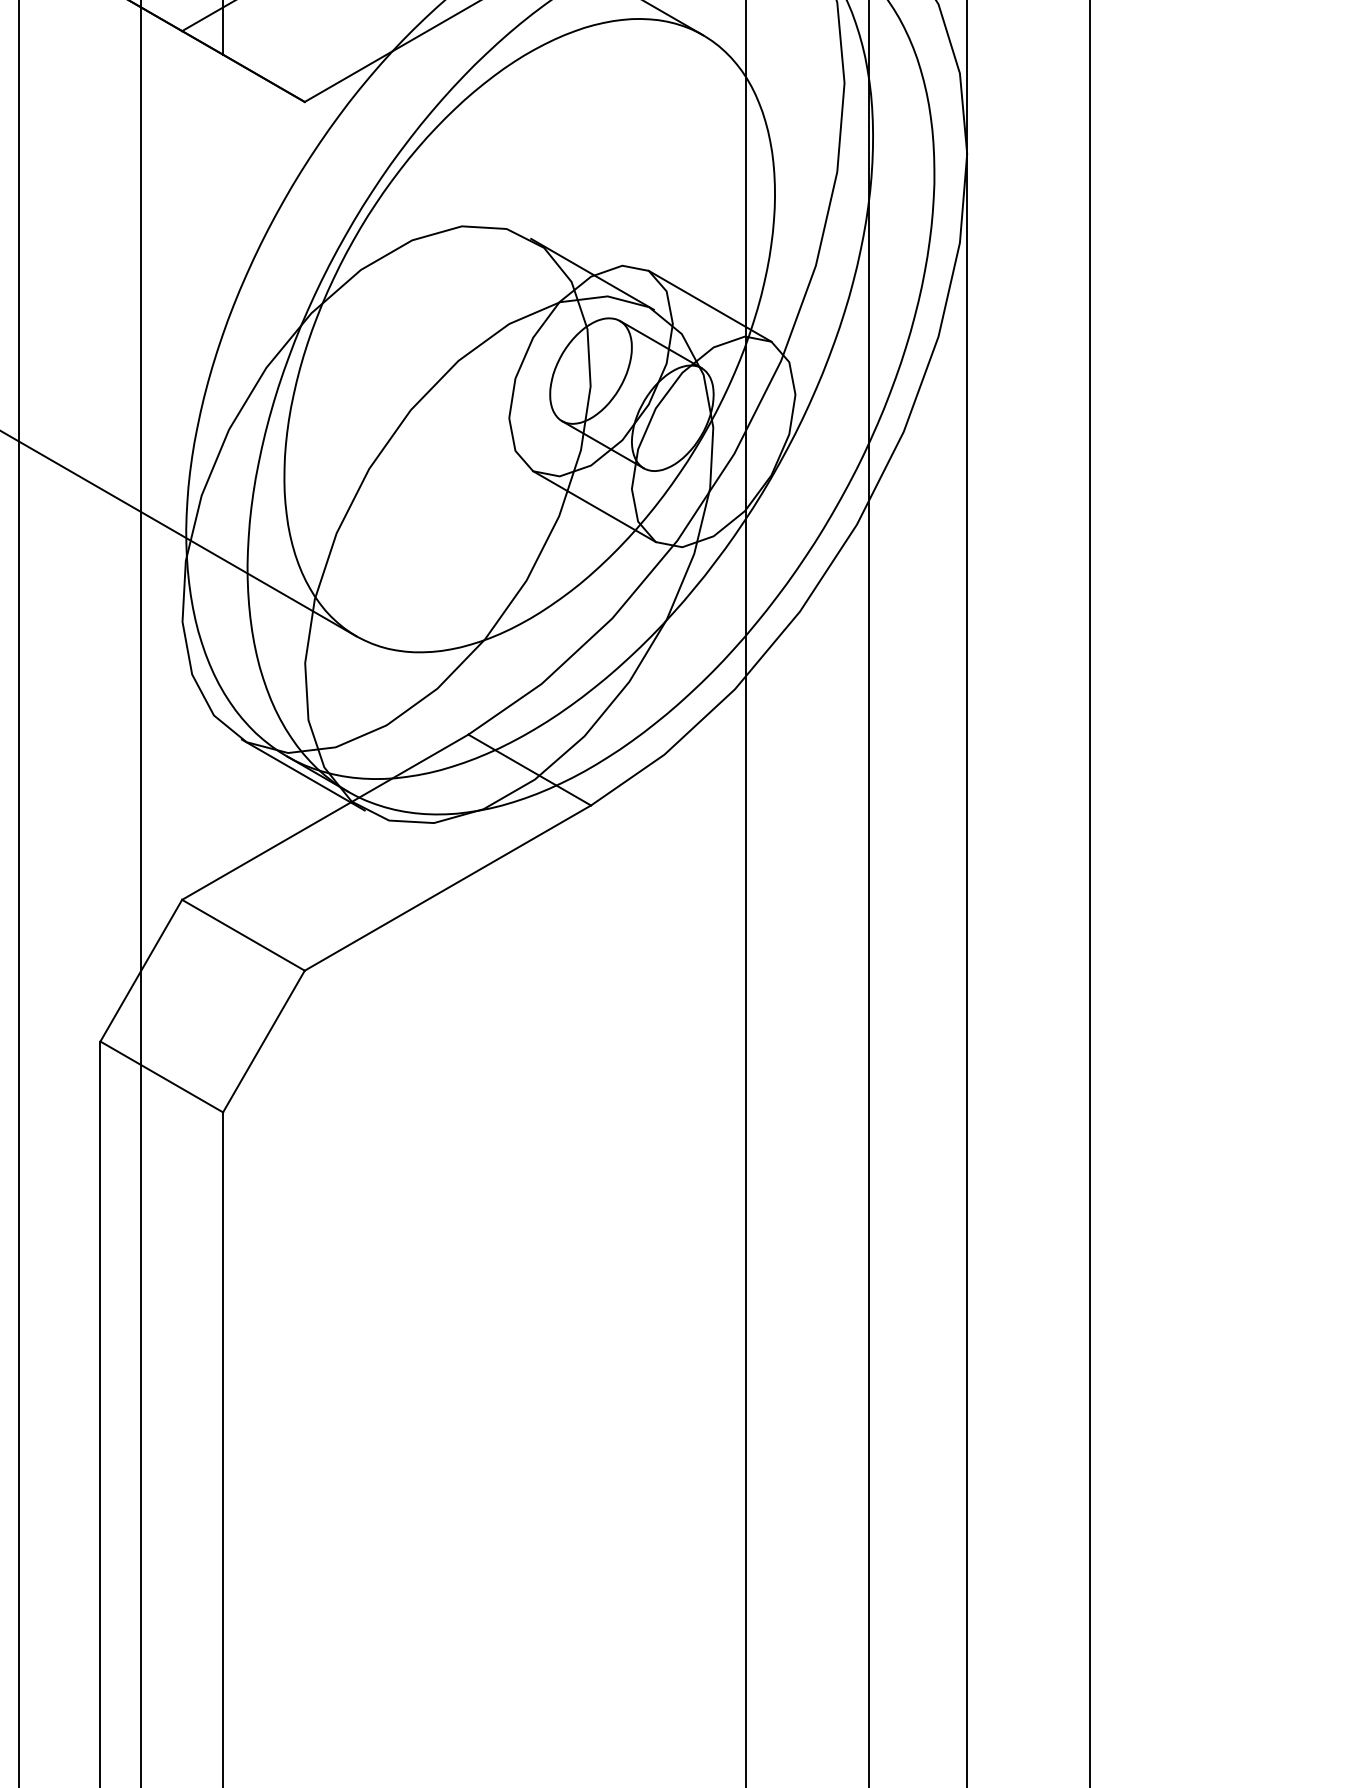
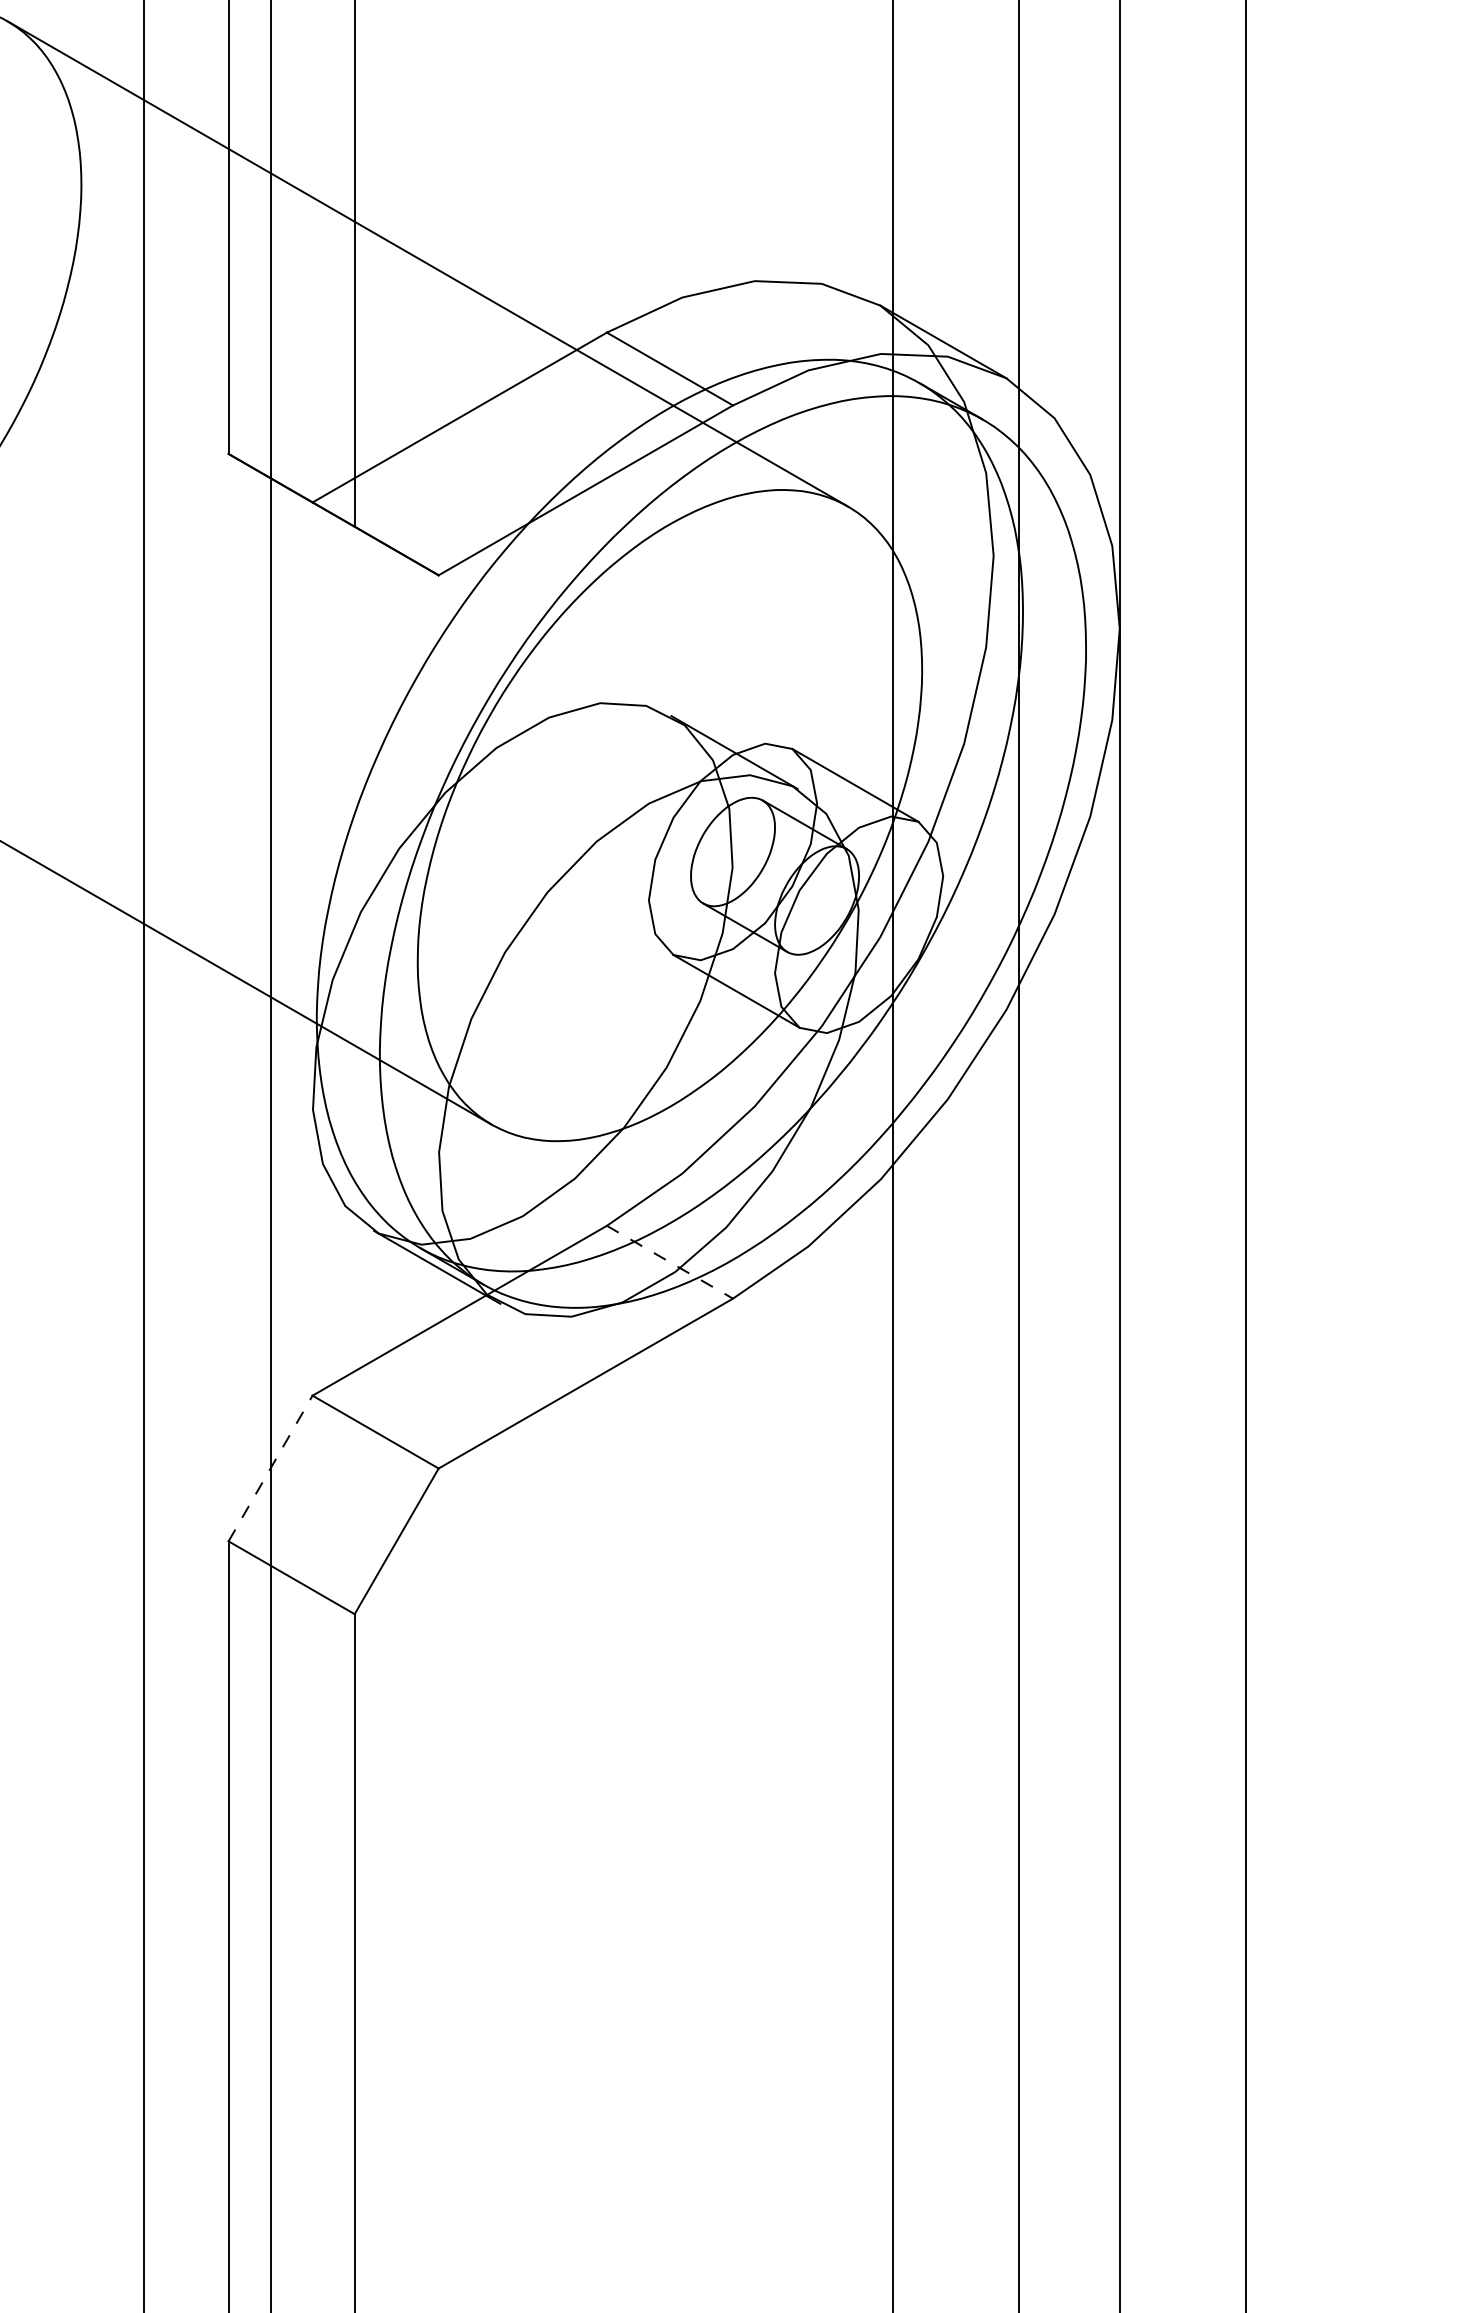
line: (529, 770) -> (669, 1262), solid -> dashed
line: (141, 970) -> (270, 1468), solid -> dashed

